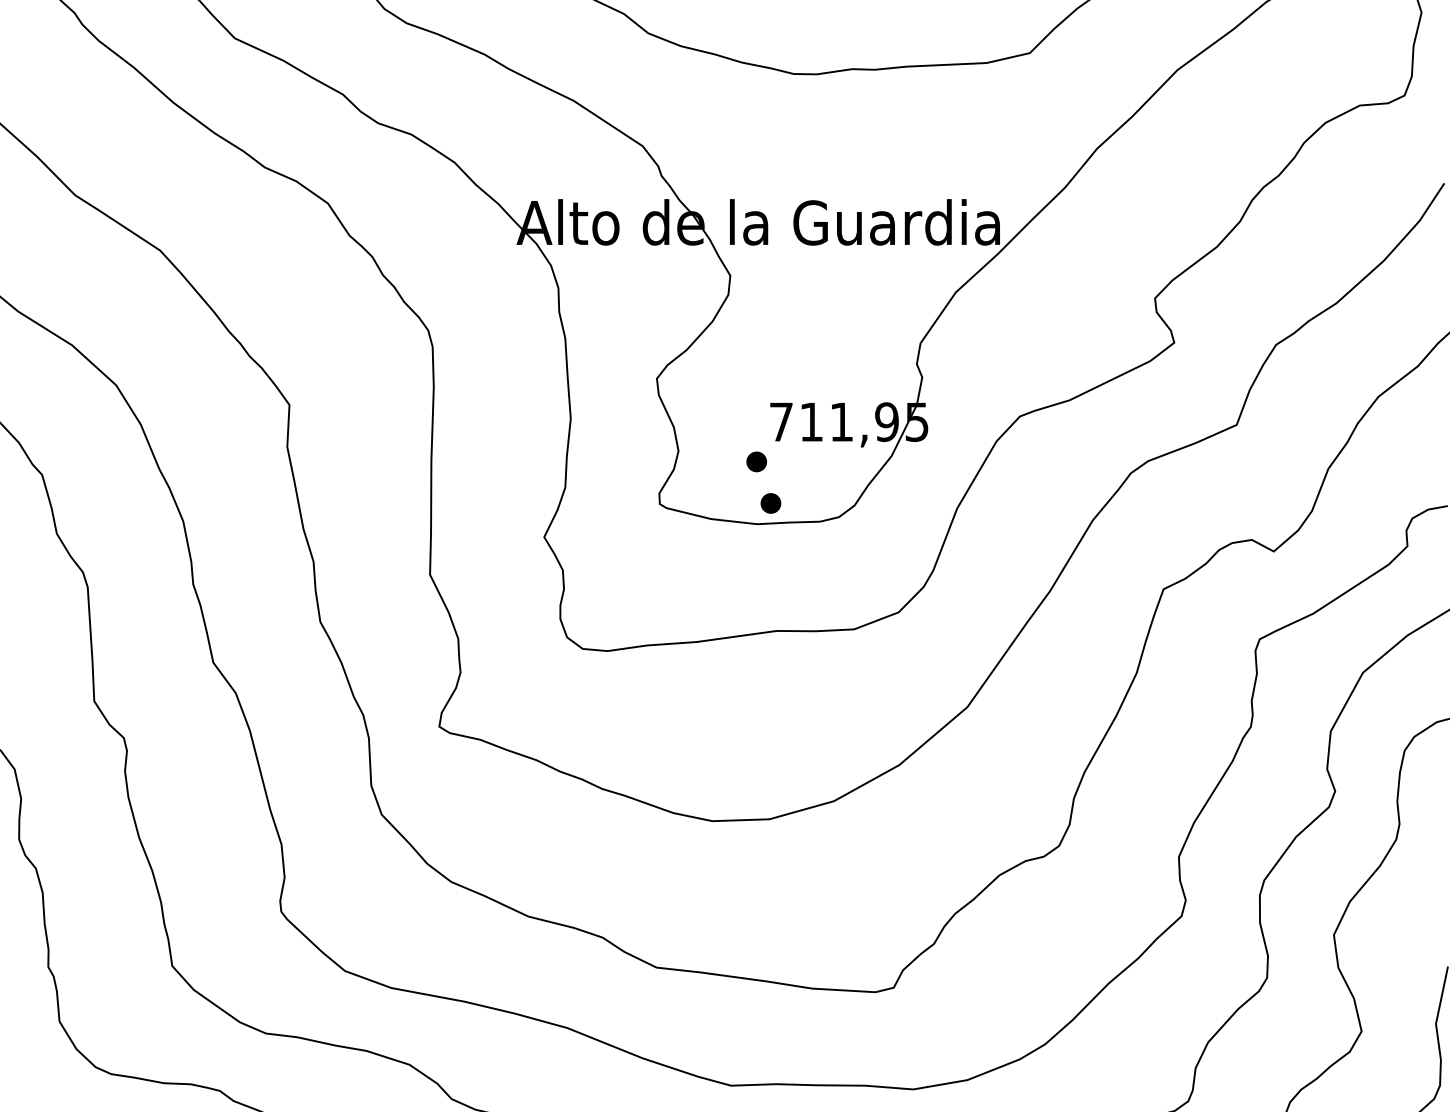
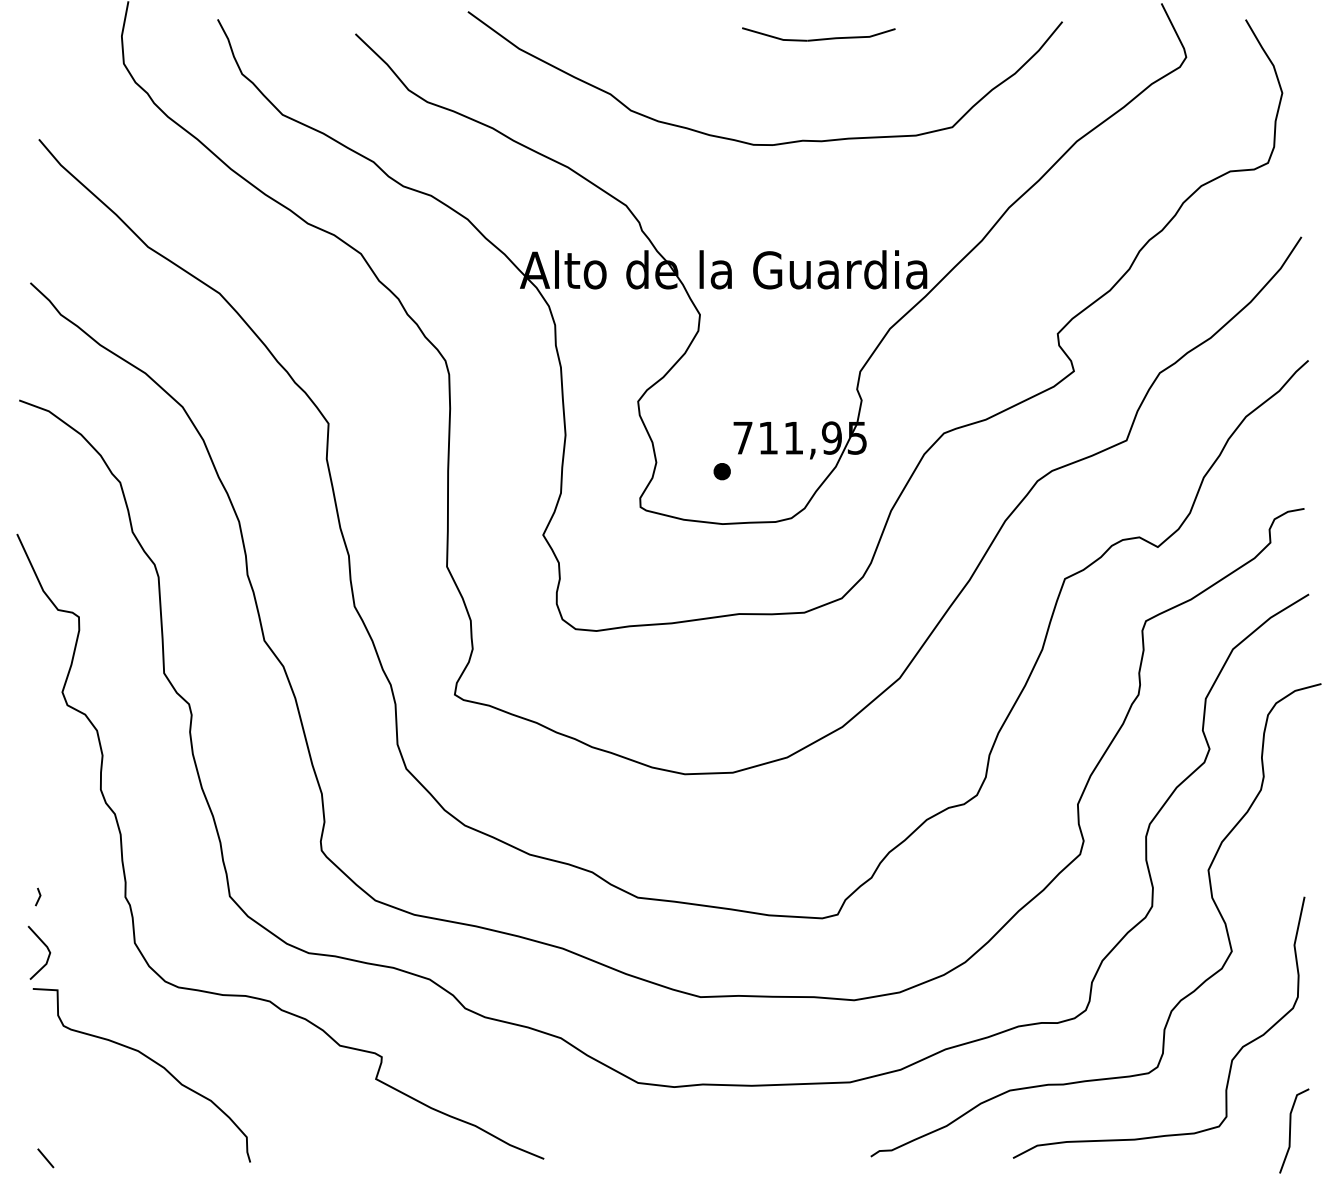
part: (770, 503) -> (733, 506), removed

